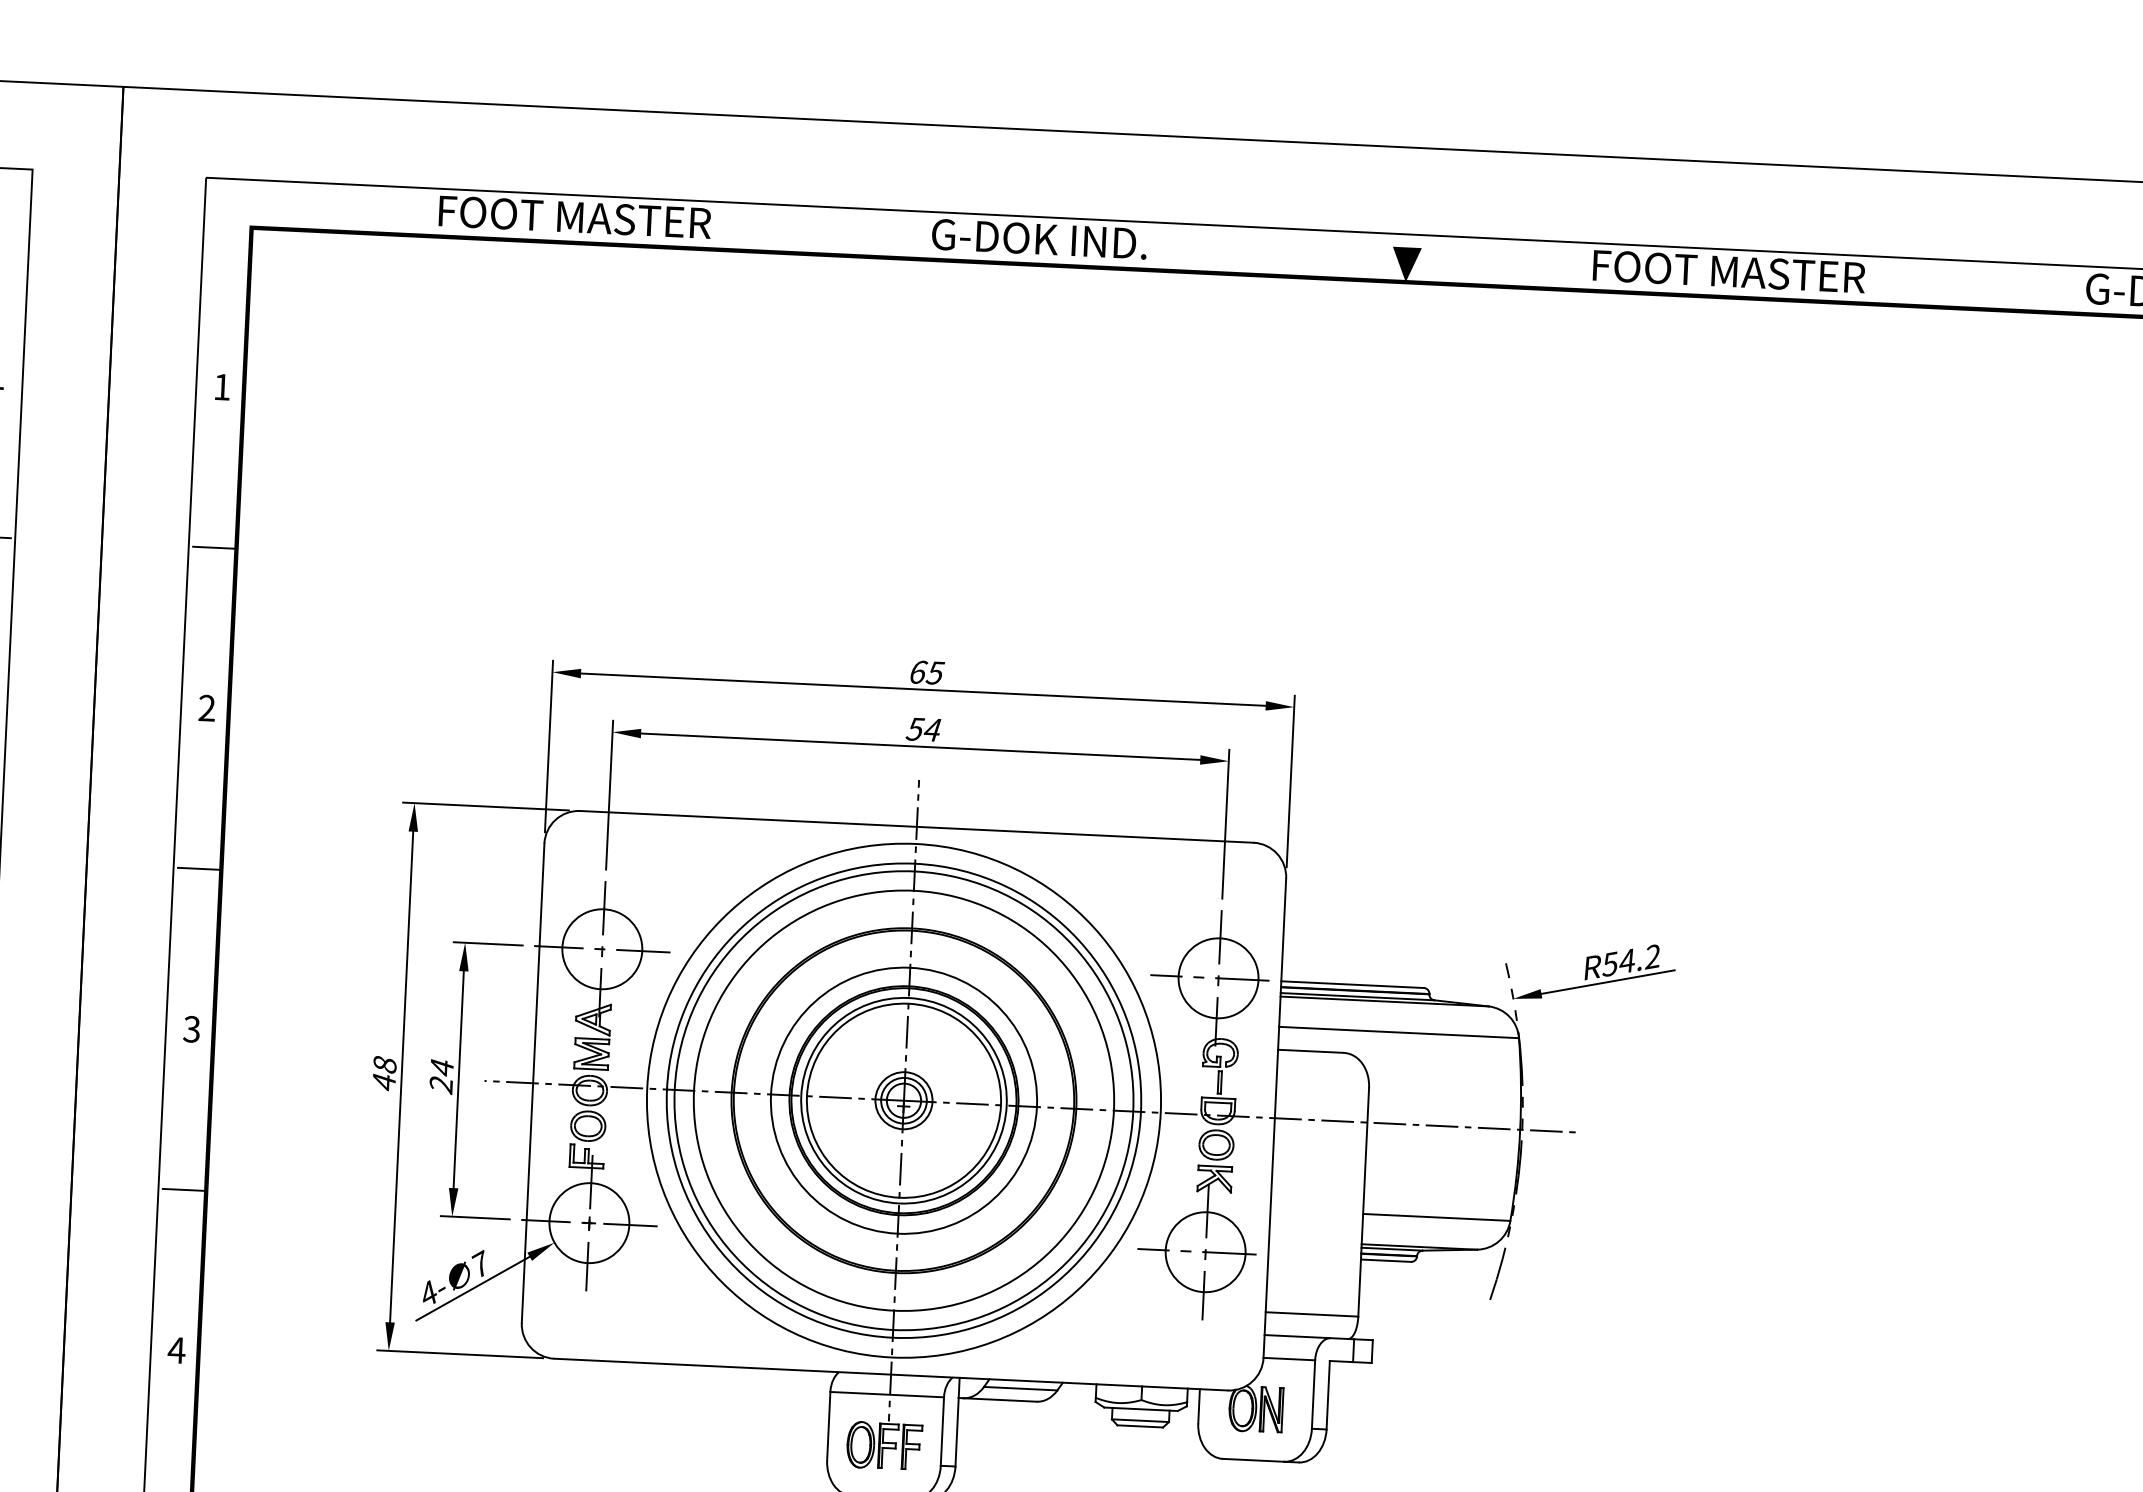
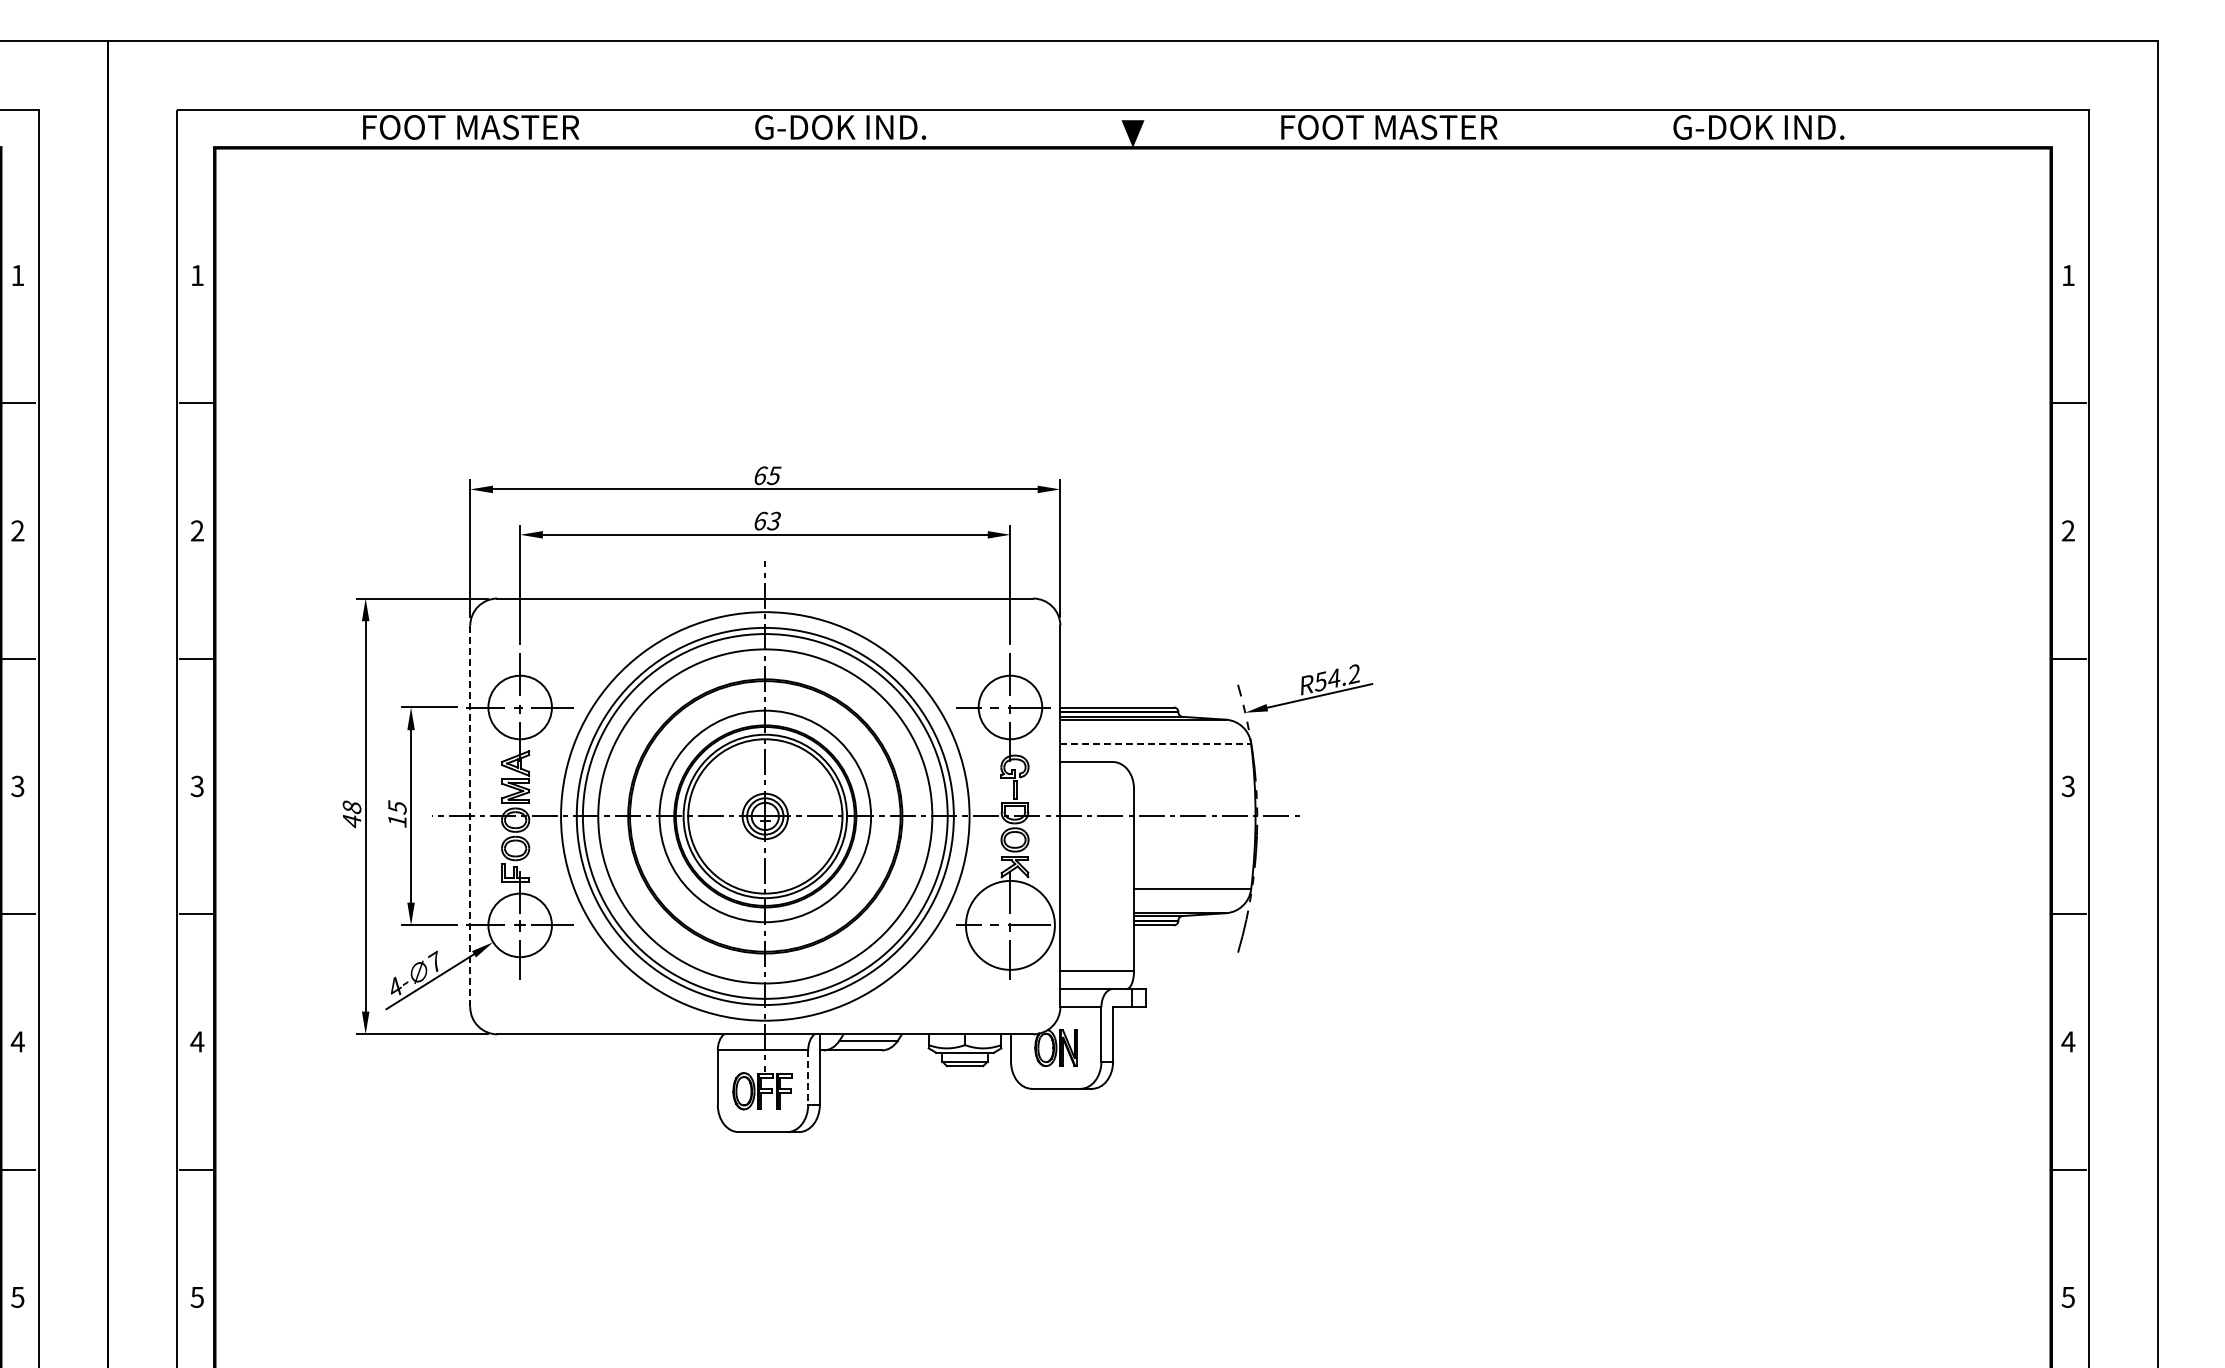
text: (923, 728) -> (766, 520), 54 -> 63
line: (1399, 1032) -> (1156, 743), solid -> dashed
text: (441, 1076) -> (397, 814), 24 -> 15
line: (533, 1083) -> (470, 816), solid -> dashed
circle: (1205, 1252) -> (1010, 925), size x1.4
line: (942, 1432) -> (808, 1078), solid -> dashed

